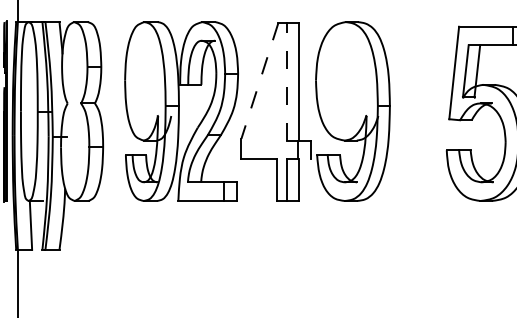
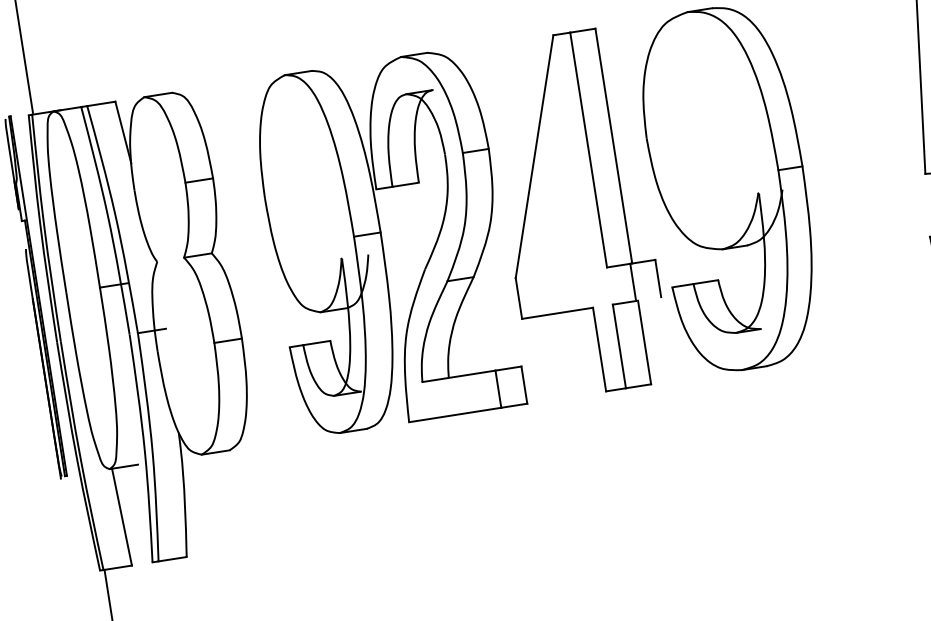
line: (259, 81) -> (533, 157), dashed -> solid
line: (286, 81) -> (587, 149), dashed -> solid

